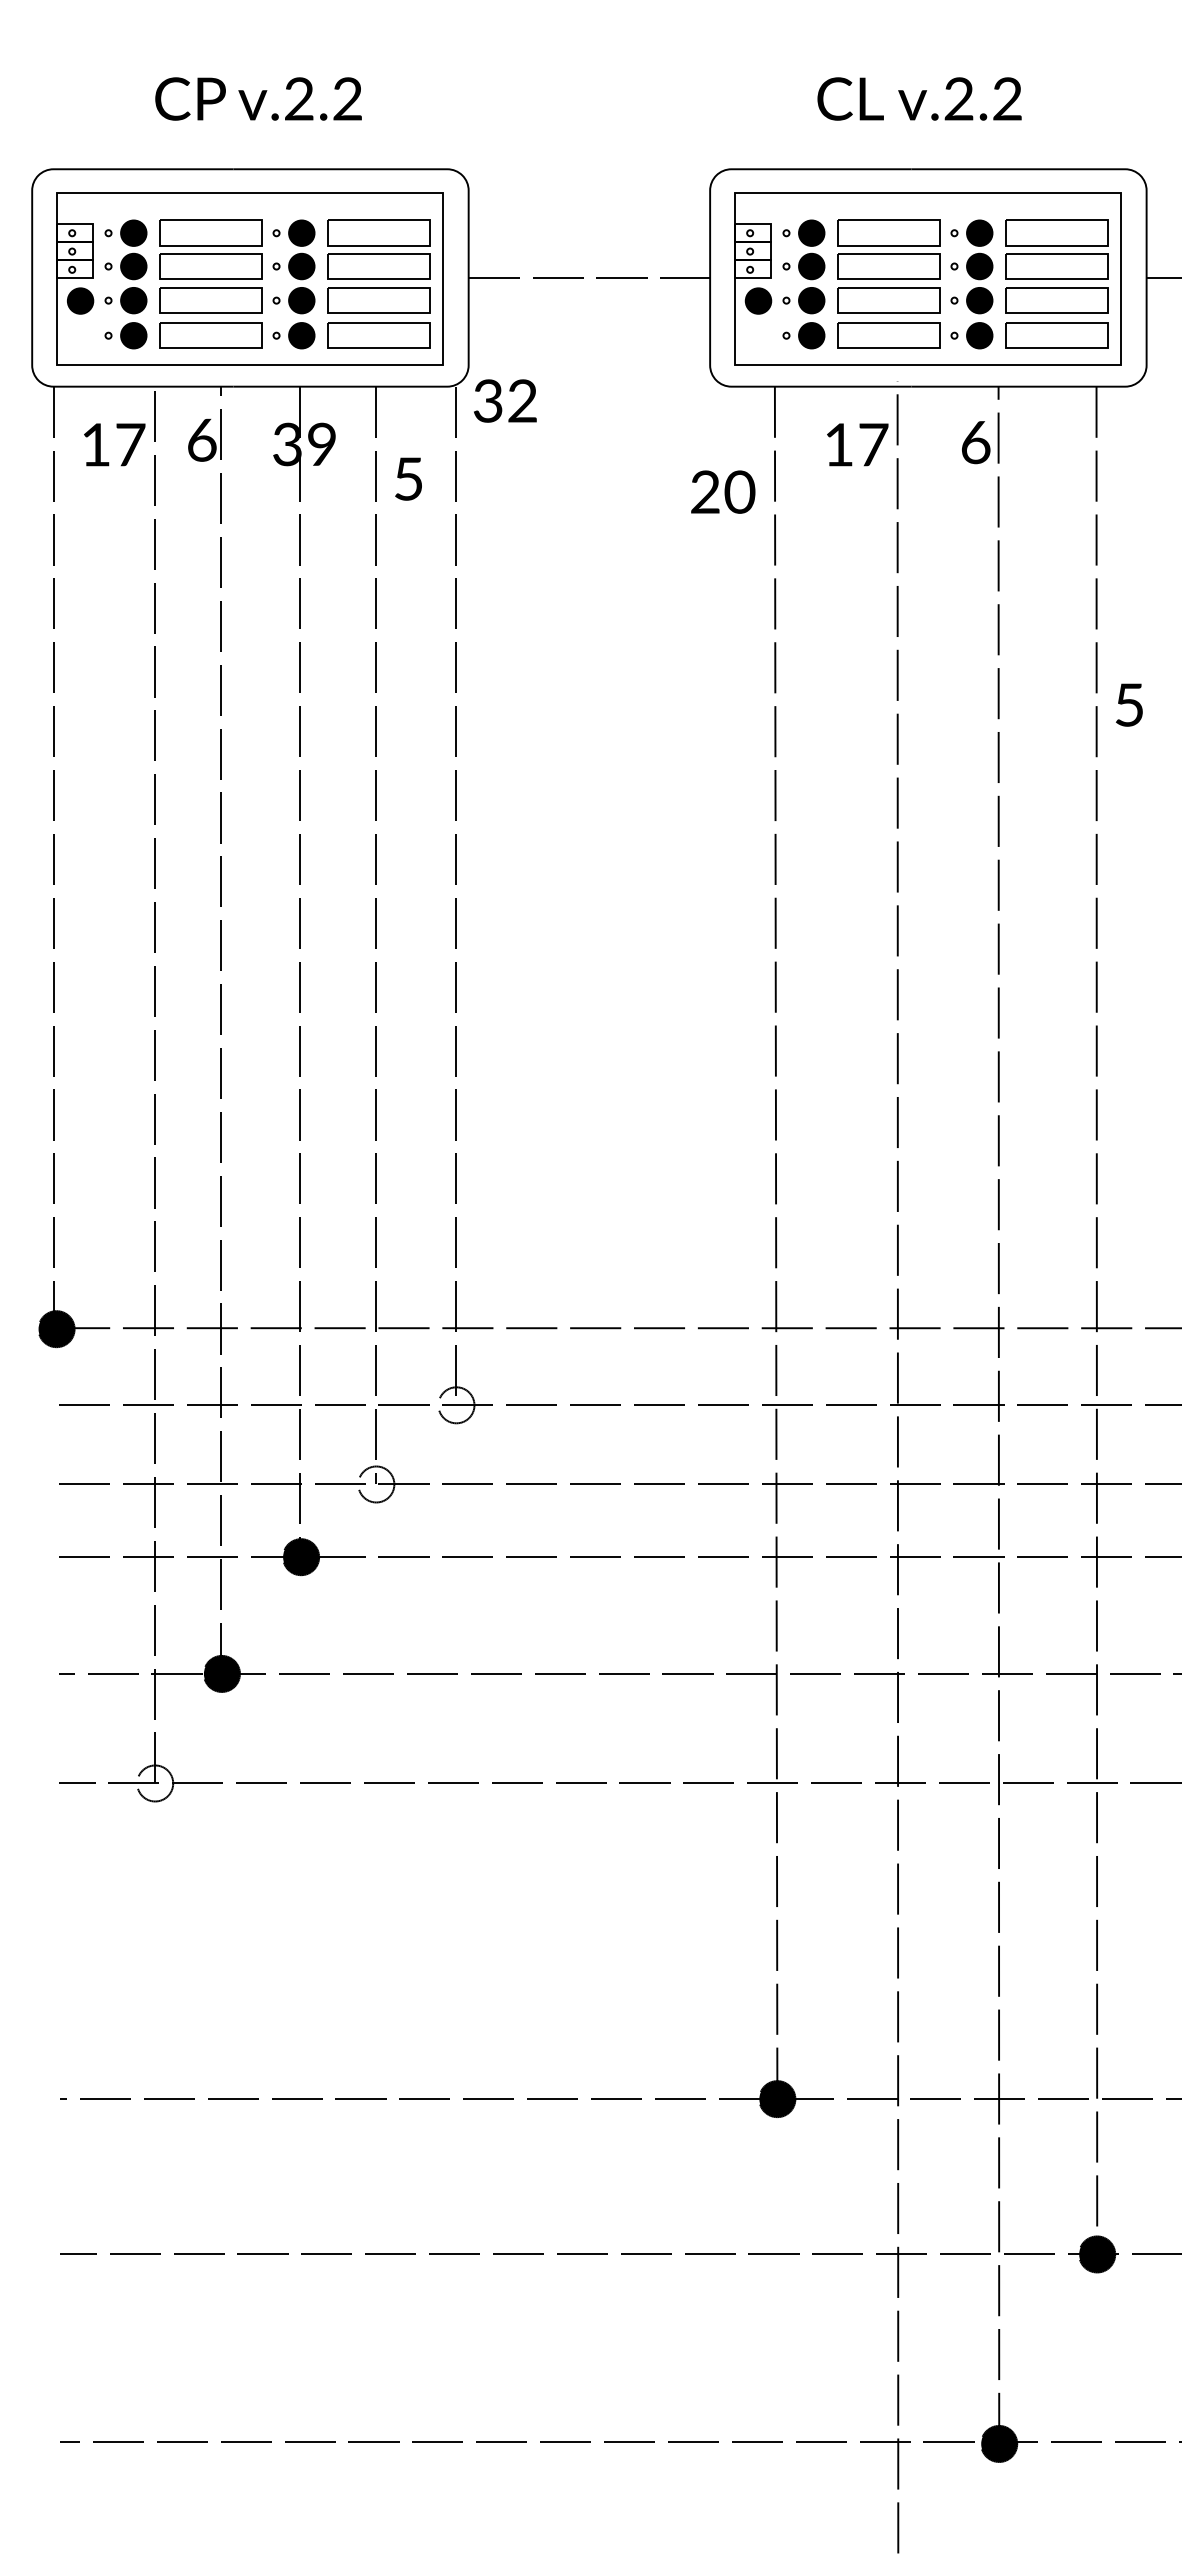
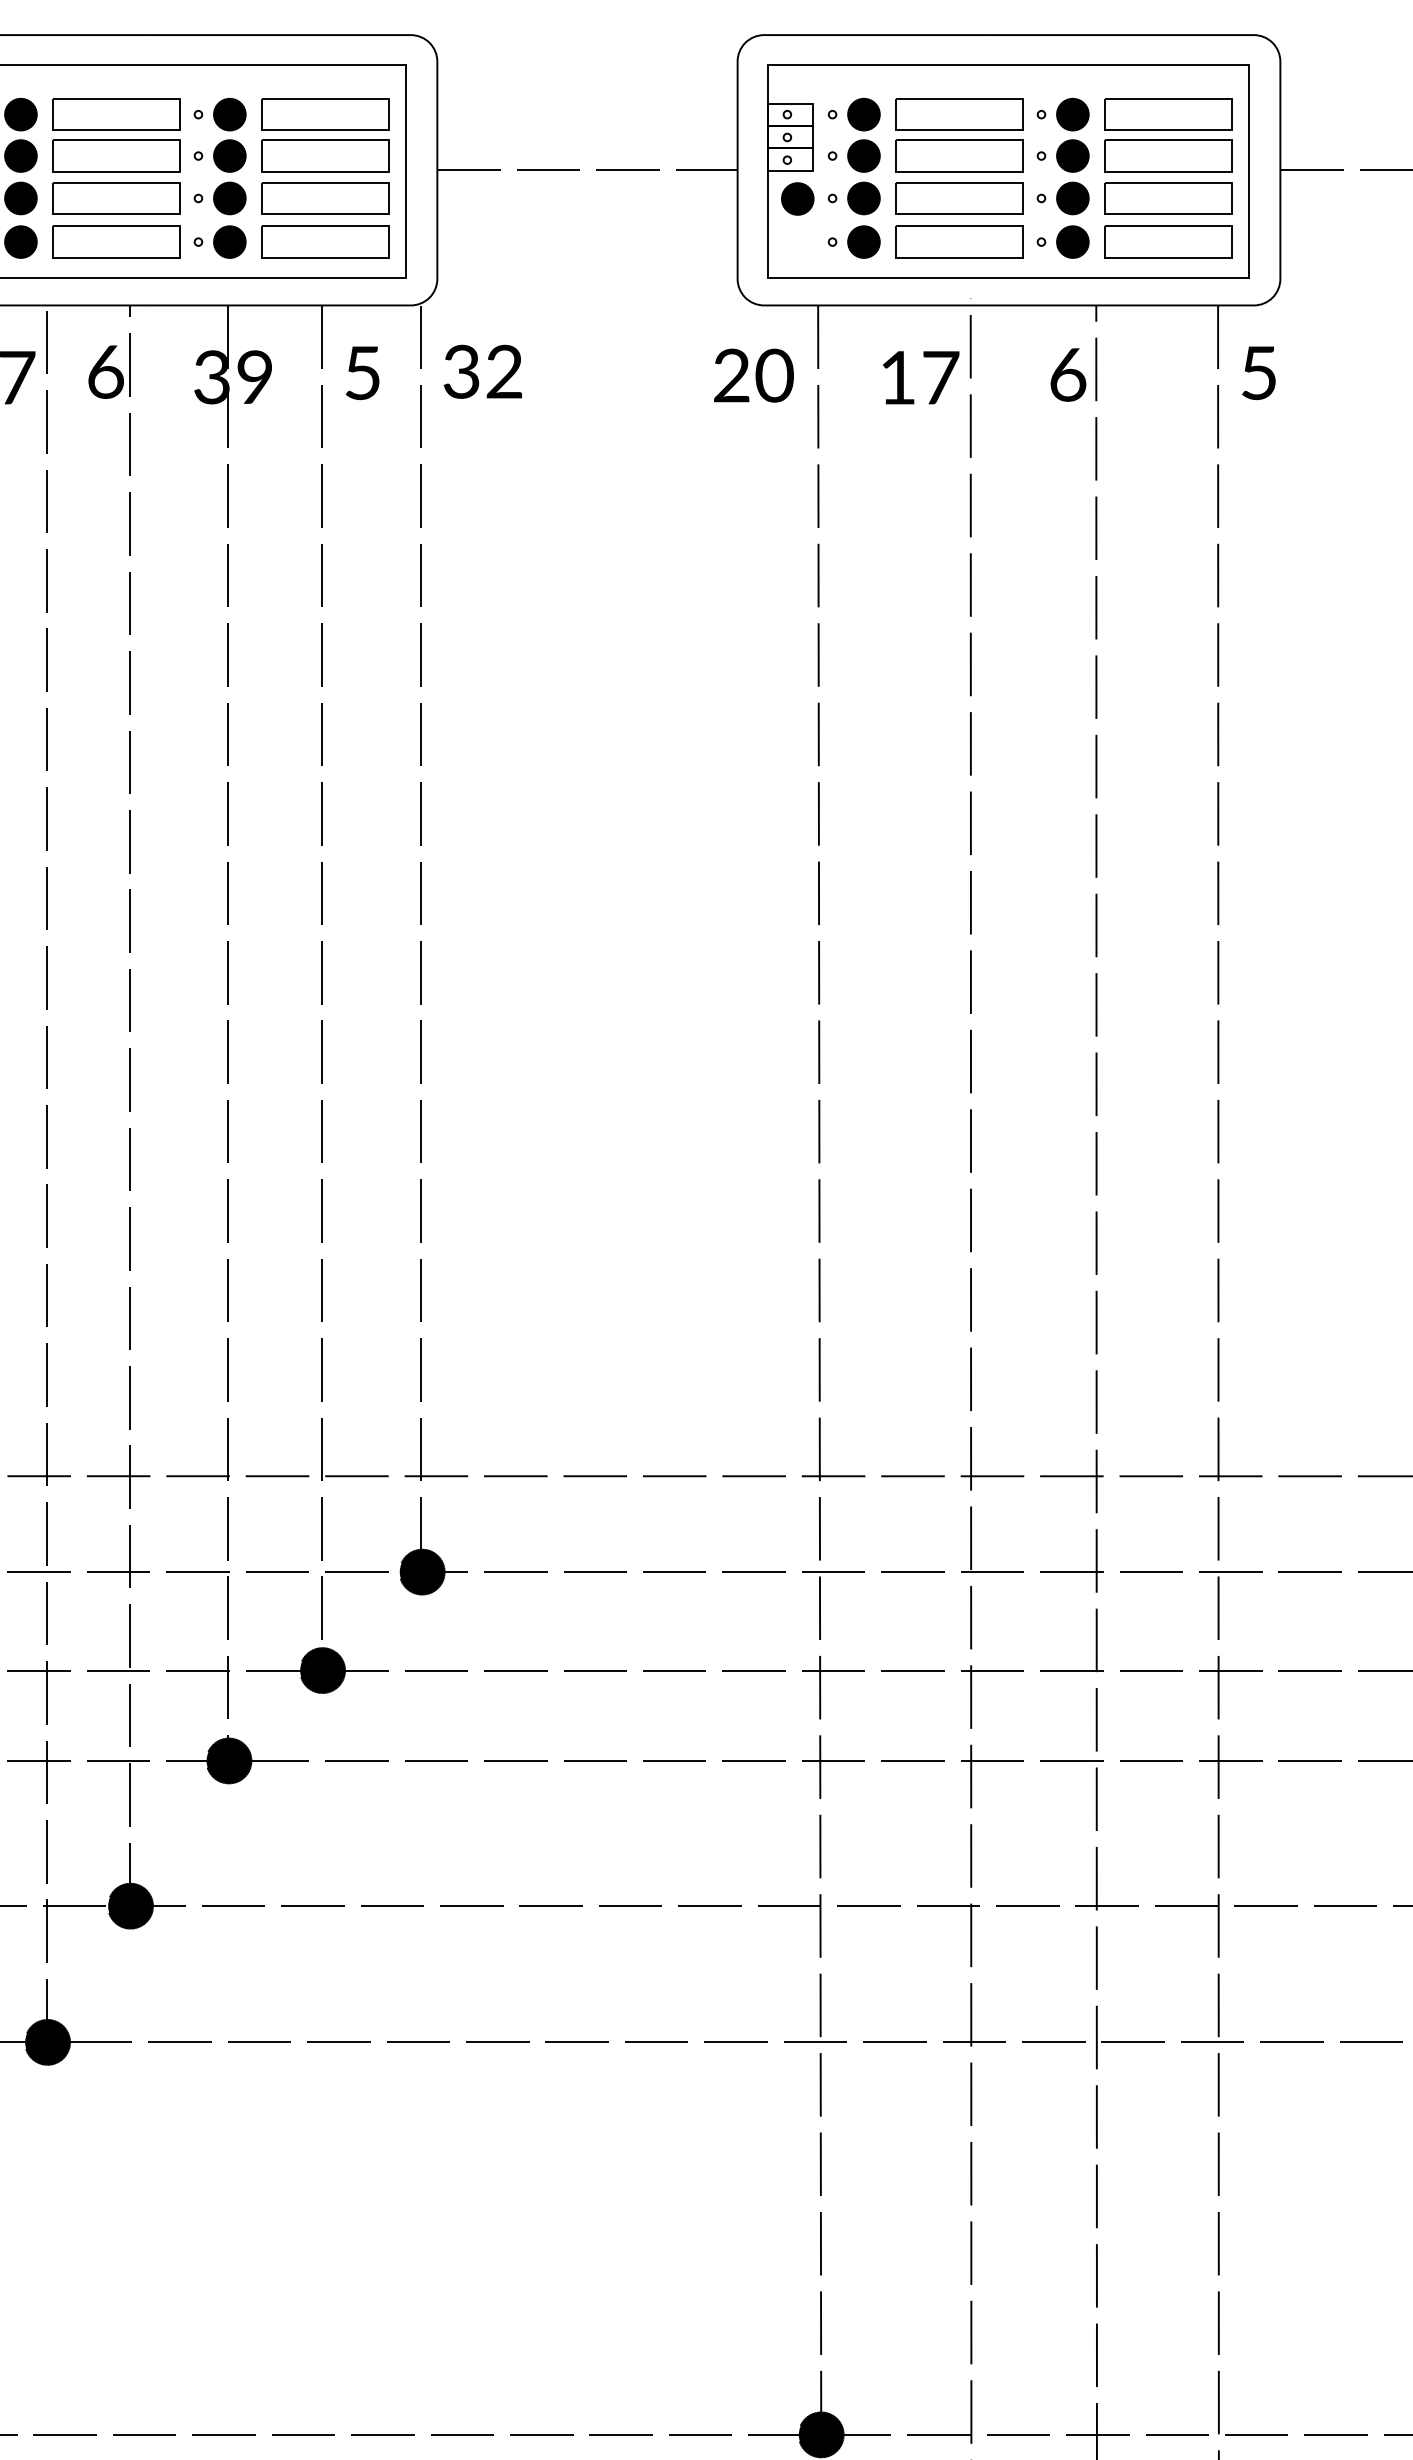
text: (505, 400) -> (483, 371), moved
text: (408, 478) -> (362, 372), moved
text: (723, 491) -> (754, 374), moved
text: (1129, 704) -> (1259, 372), moved
fill: (456, 1405) -> (422, 1572), added
fill: (376, 1484) -> (322, 1670), added
fill: (155, 1783) -> (47, 2042), added

